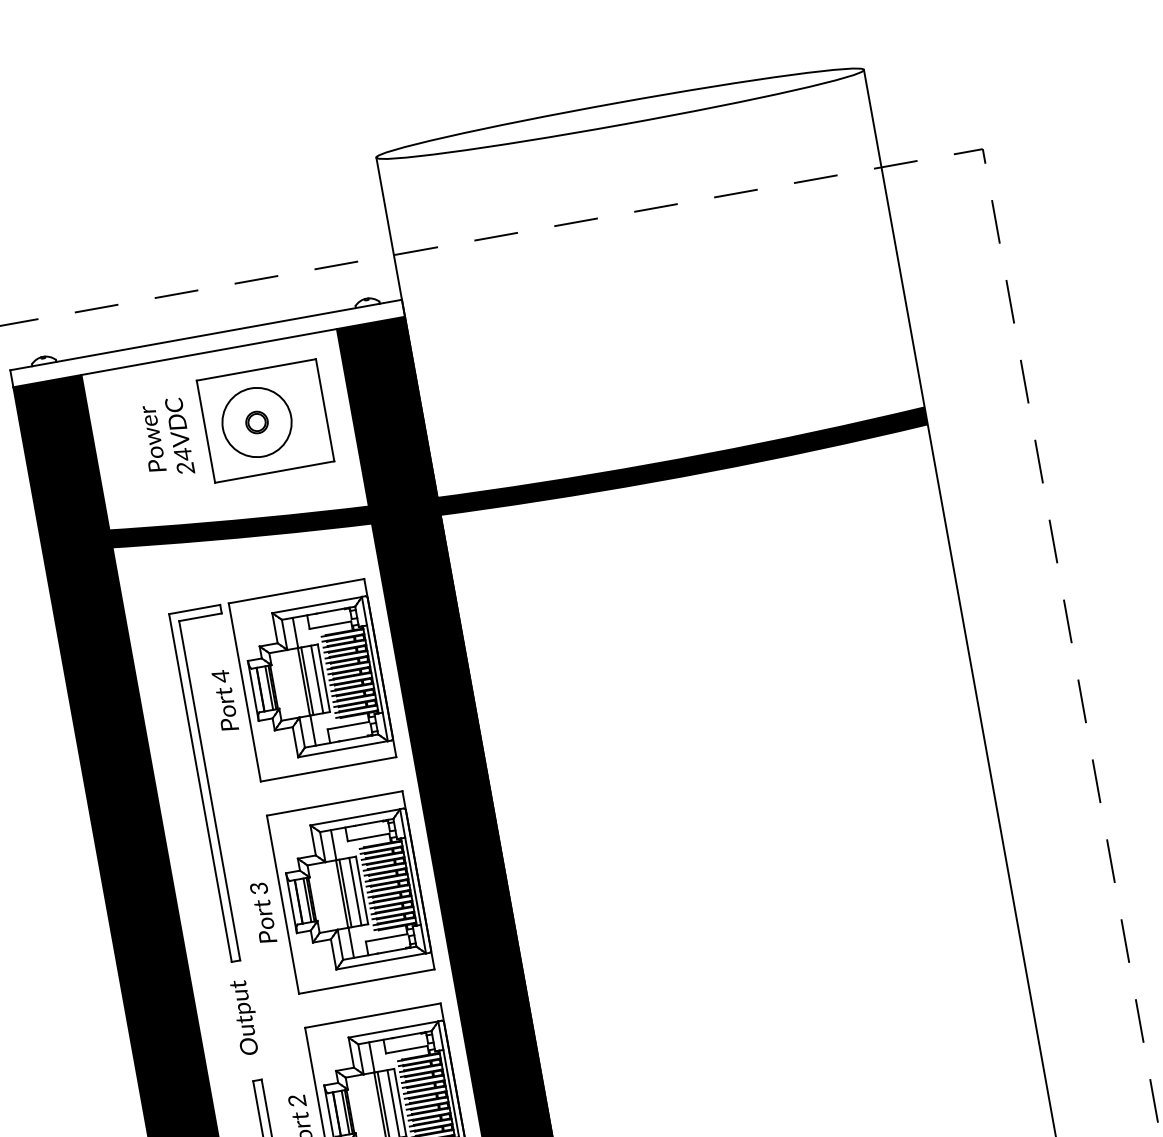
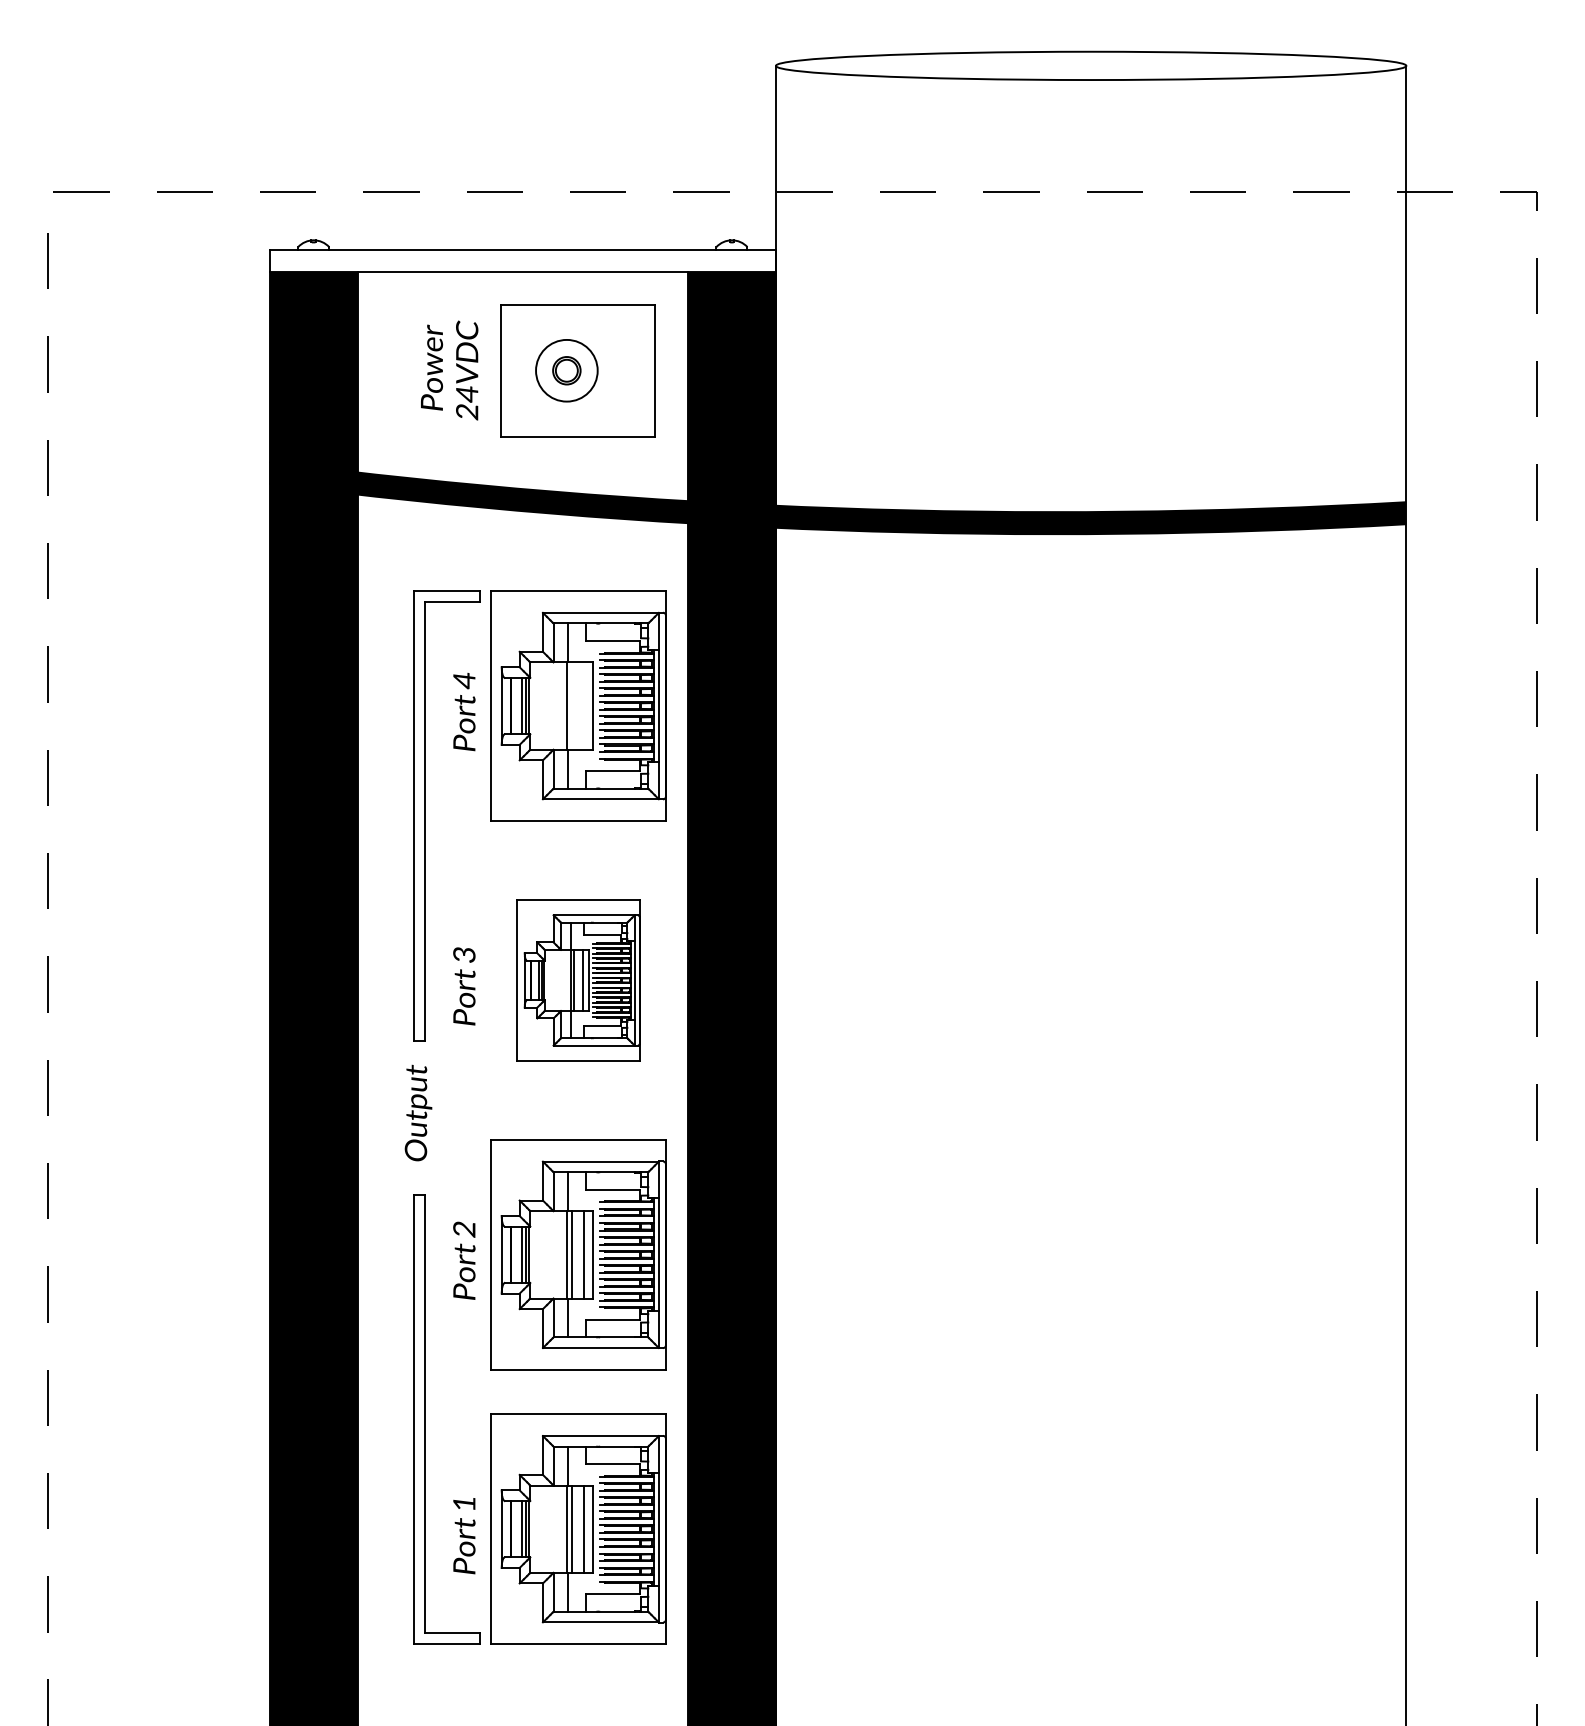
circle: (256, 422) -> (566, 370), size x0.7
line: (317, 678) -> (584, 705), removed
line: (307, 680) -> (571, 705), removed
part: (350, 892) -> (578, 980), size x0.7

